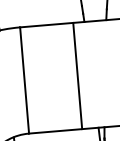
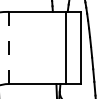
line: (77, 75) -> (66, 47), moved
line: (25, 81) -> (9, 48), solid -> dashed

